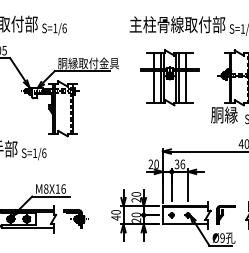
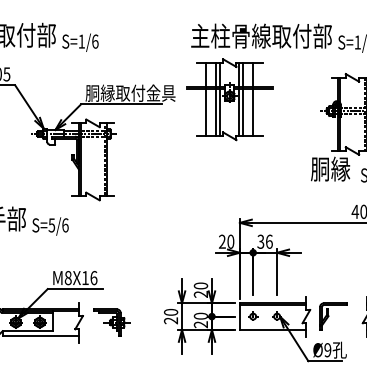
part: (169, 77) -> (229, 99), moved
text: (35, 153) -> (52, 225), S=1/6 -> S=5/6
text: (115, 217) -> (170, 319), 40 -> 20

